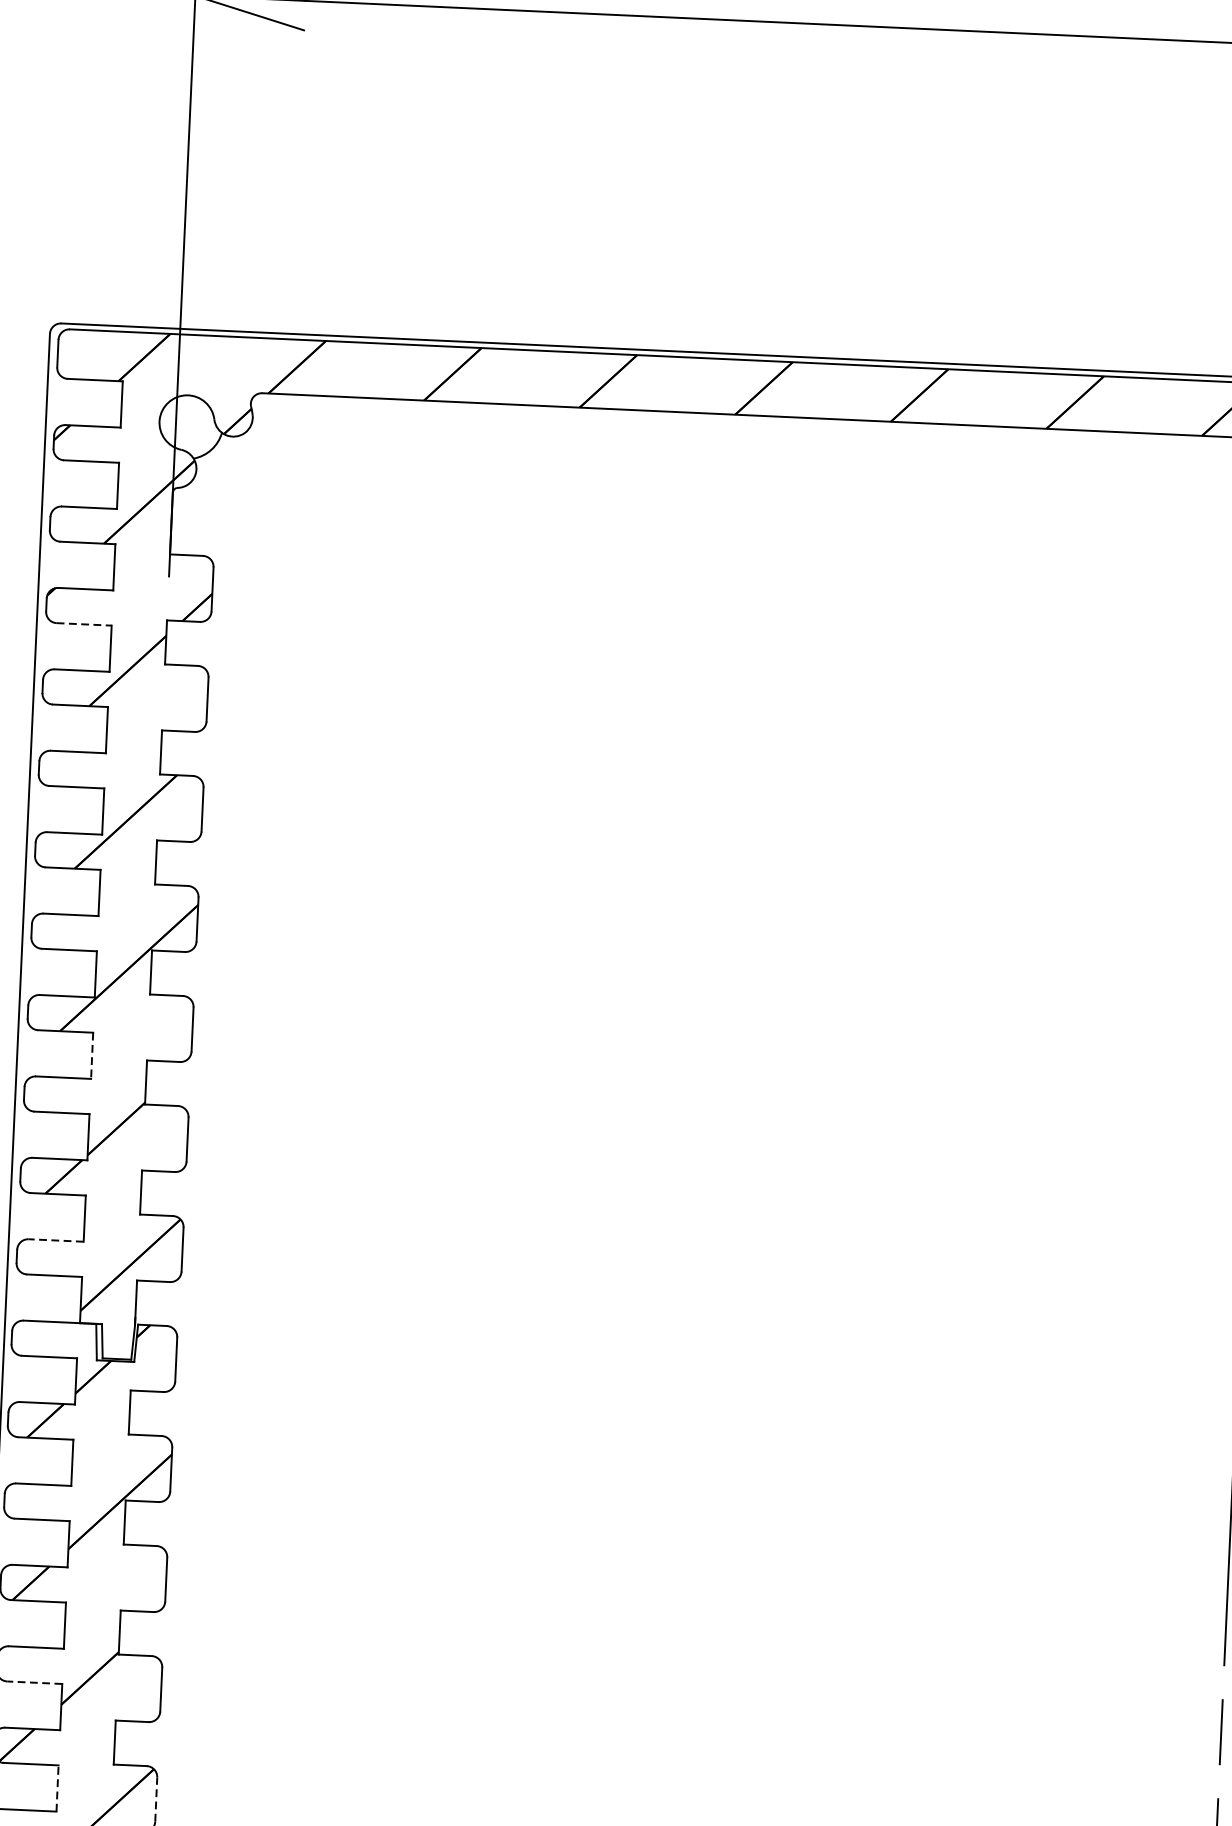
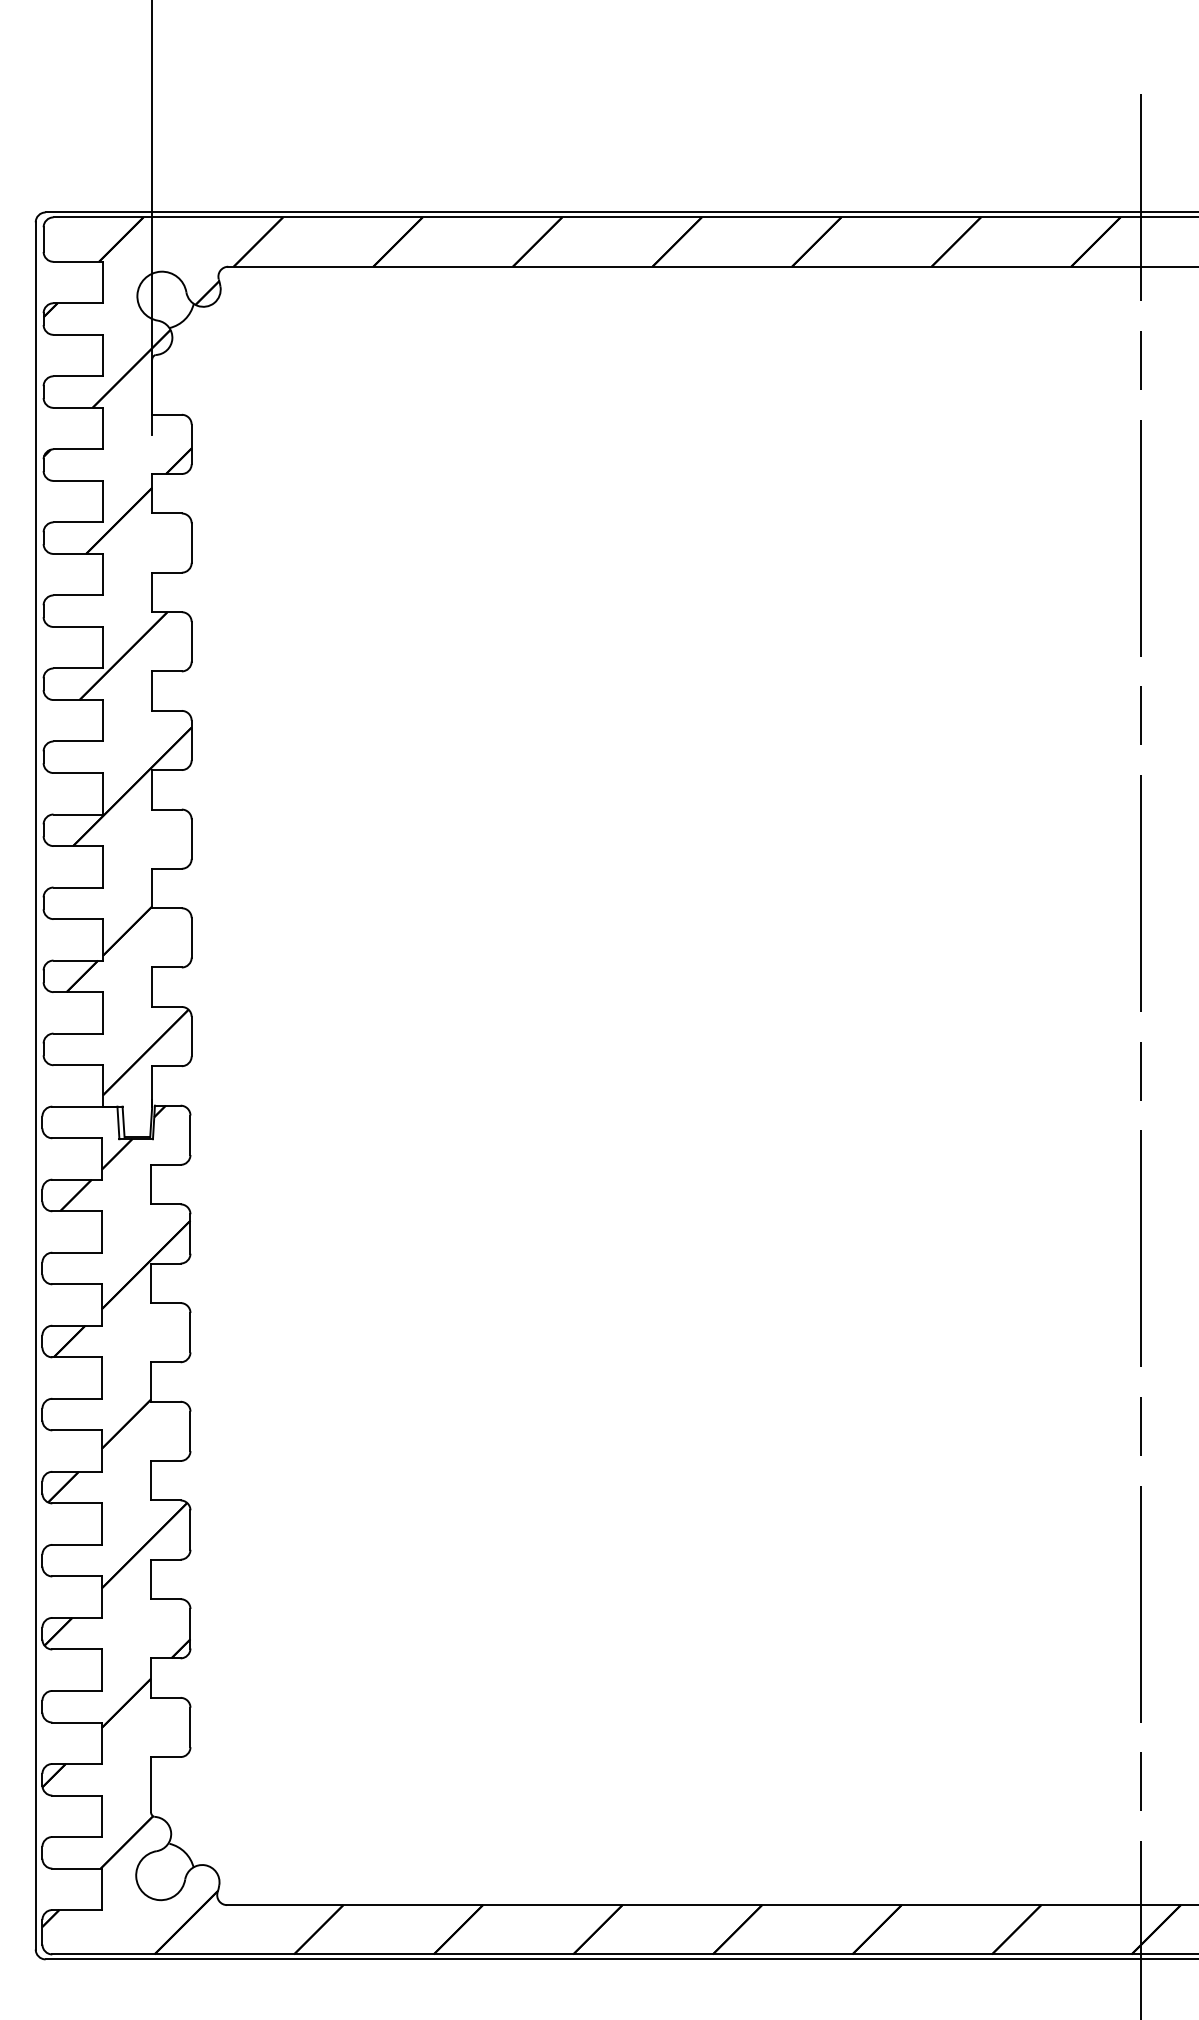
line: (84, 623) -> (78, 480), dashed -> solid
line: (91, 1055) -> (102, 866), dashed -> solid
line: (56, 1240) -> (78, 1033), dashed -> solid
line: (34, 1682) -> (76, 1430), dashed -> solid
line: (57, 1788) -> (101, 1524), dashed -> solid
line: (156, 1800) -> (190, 1530), dashed -> solid

